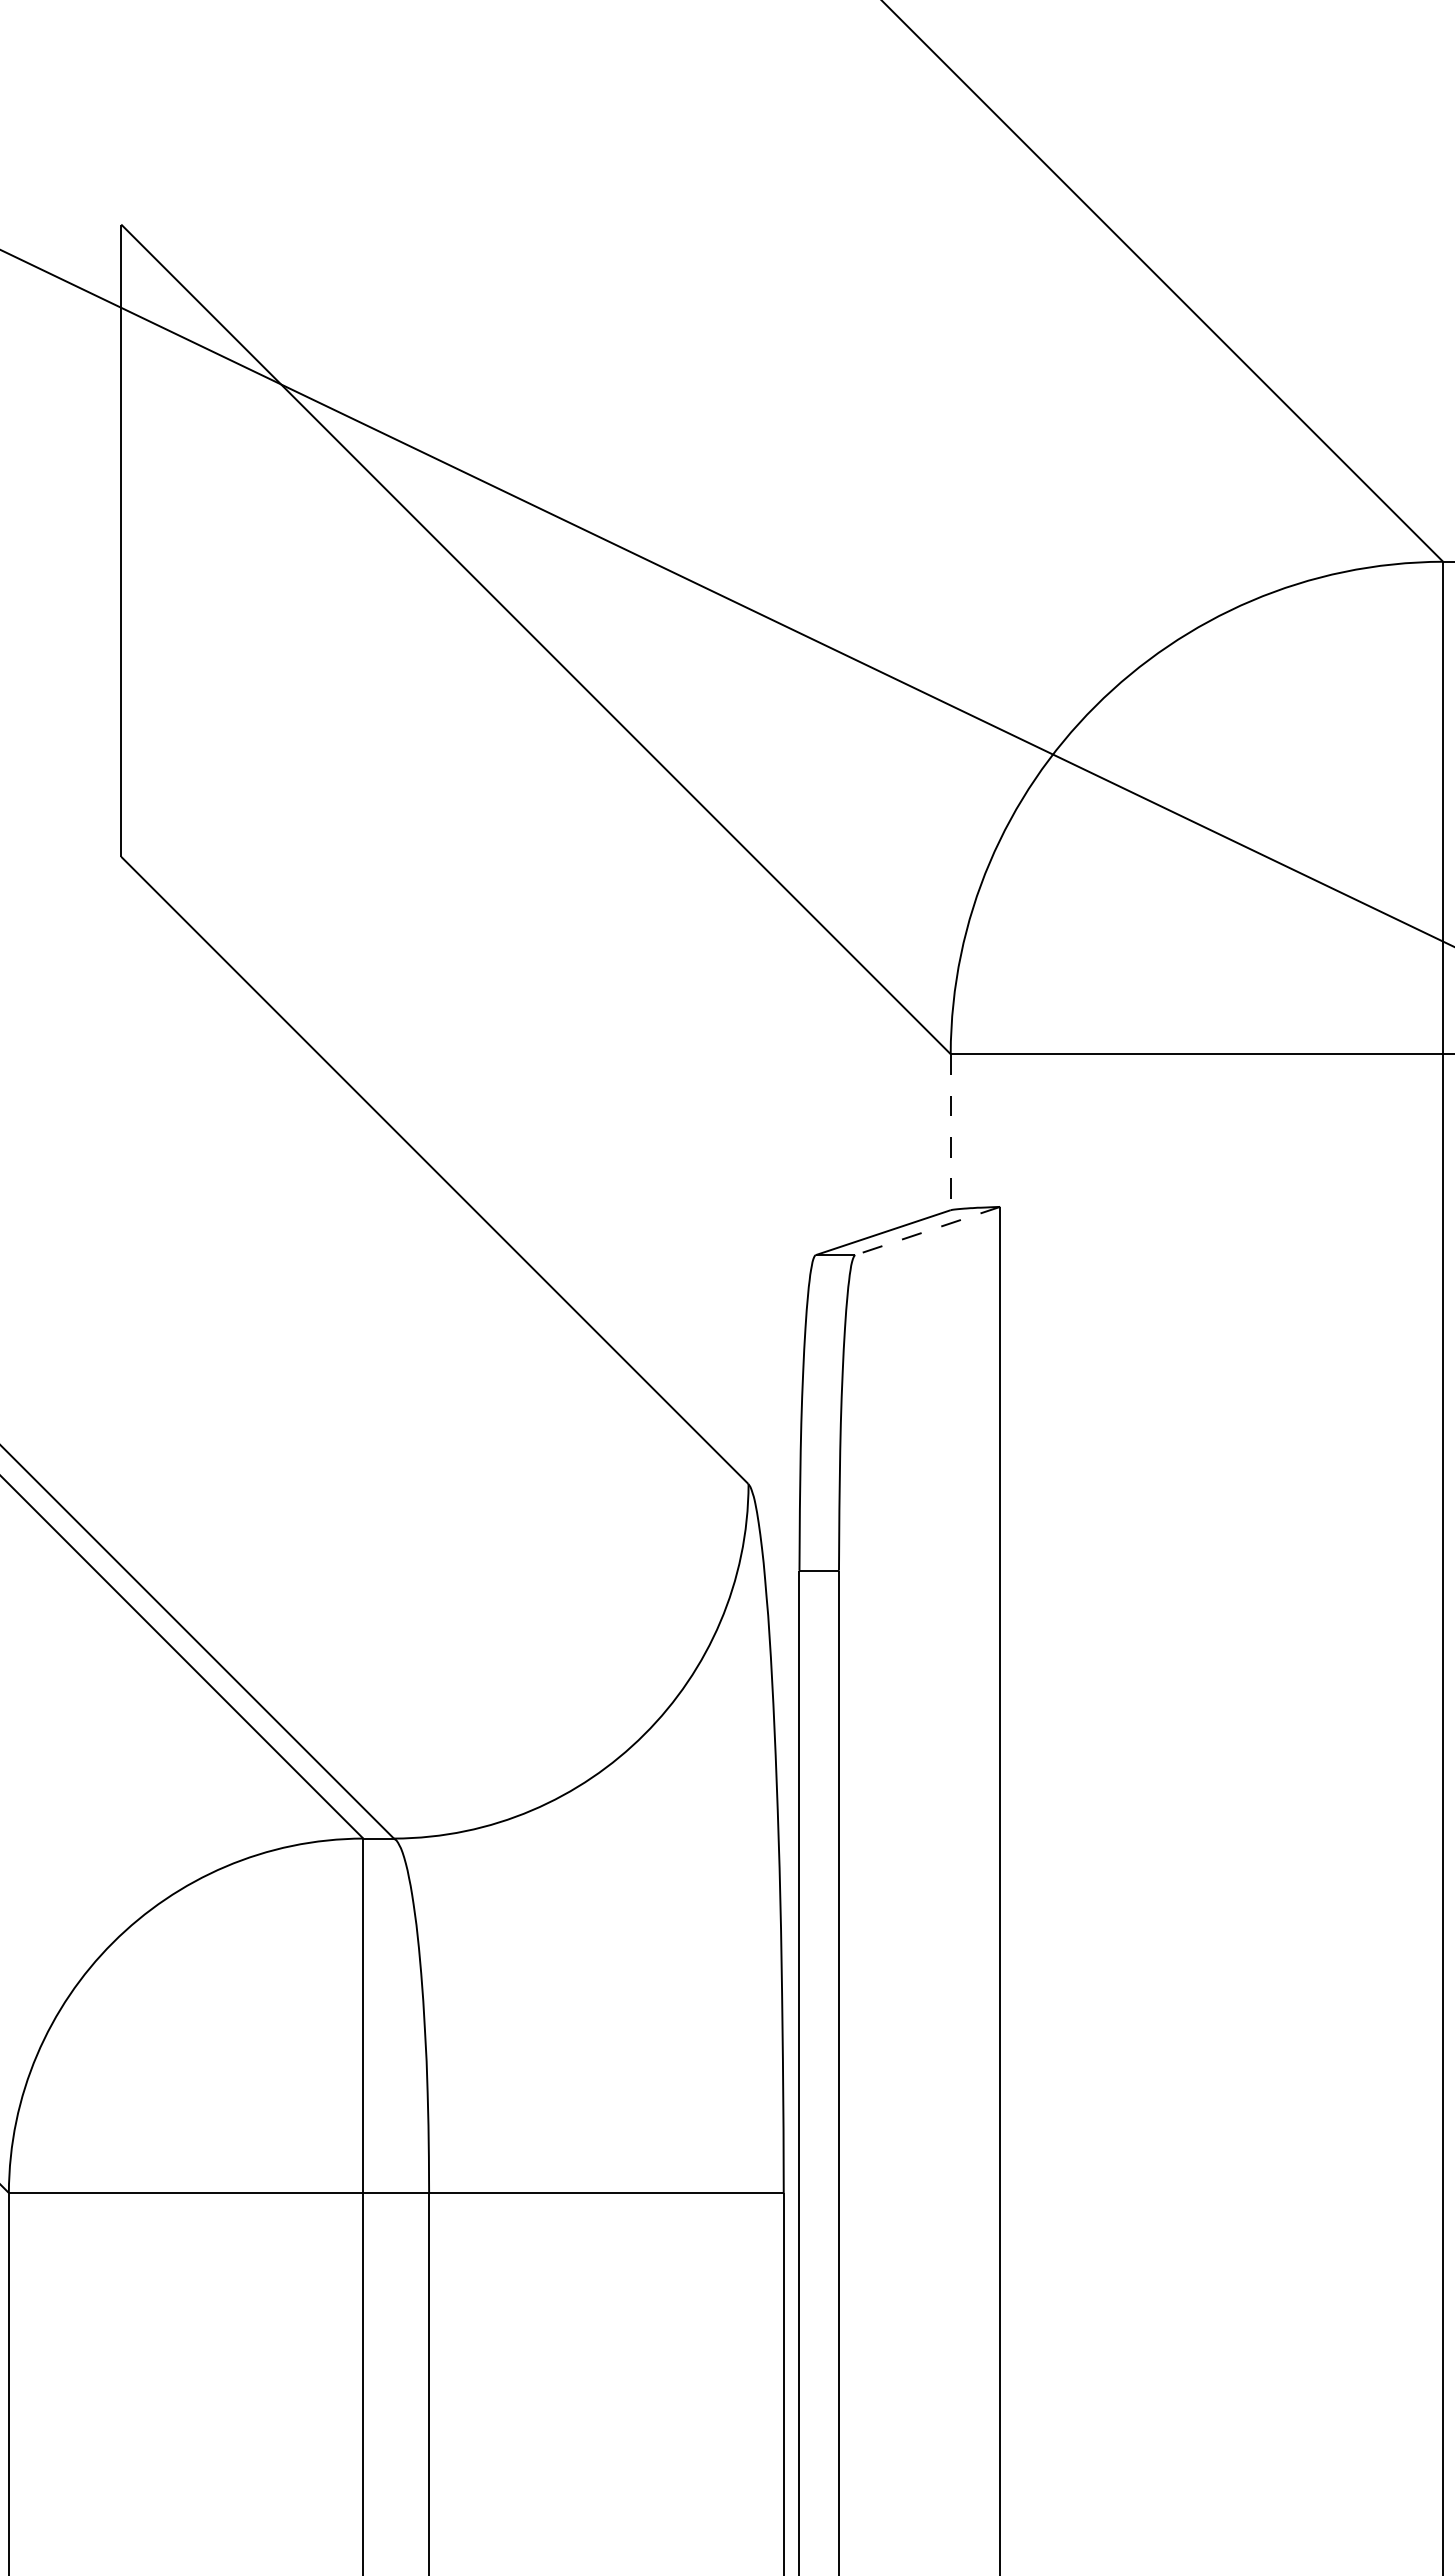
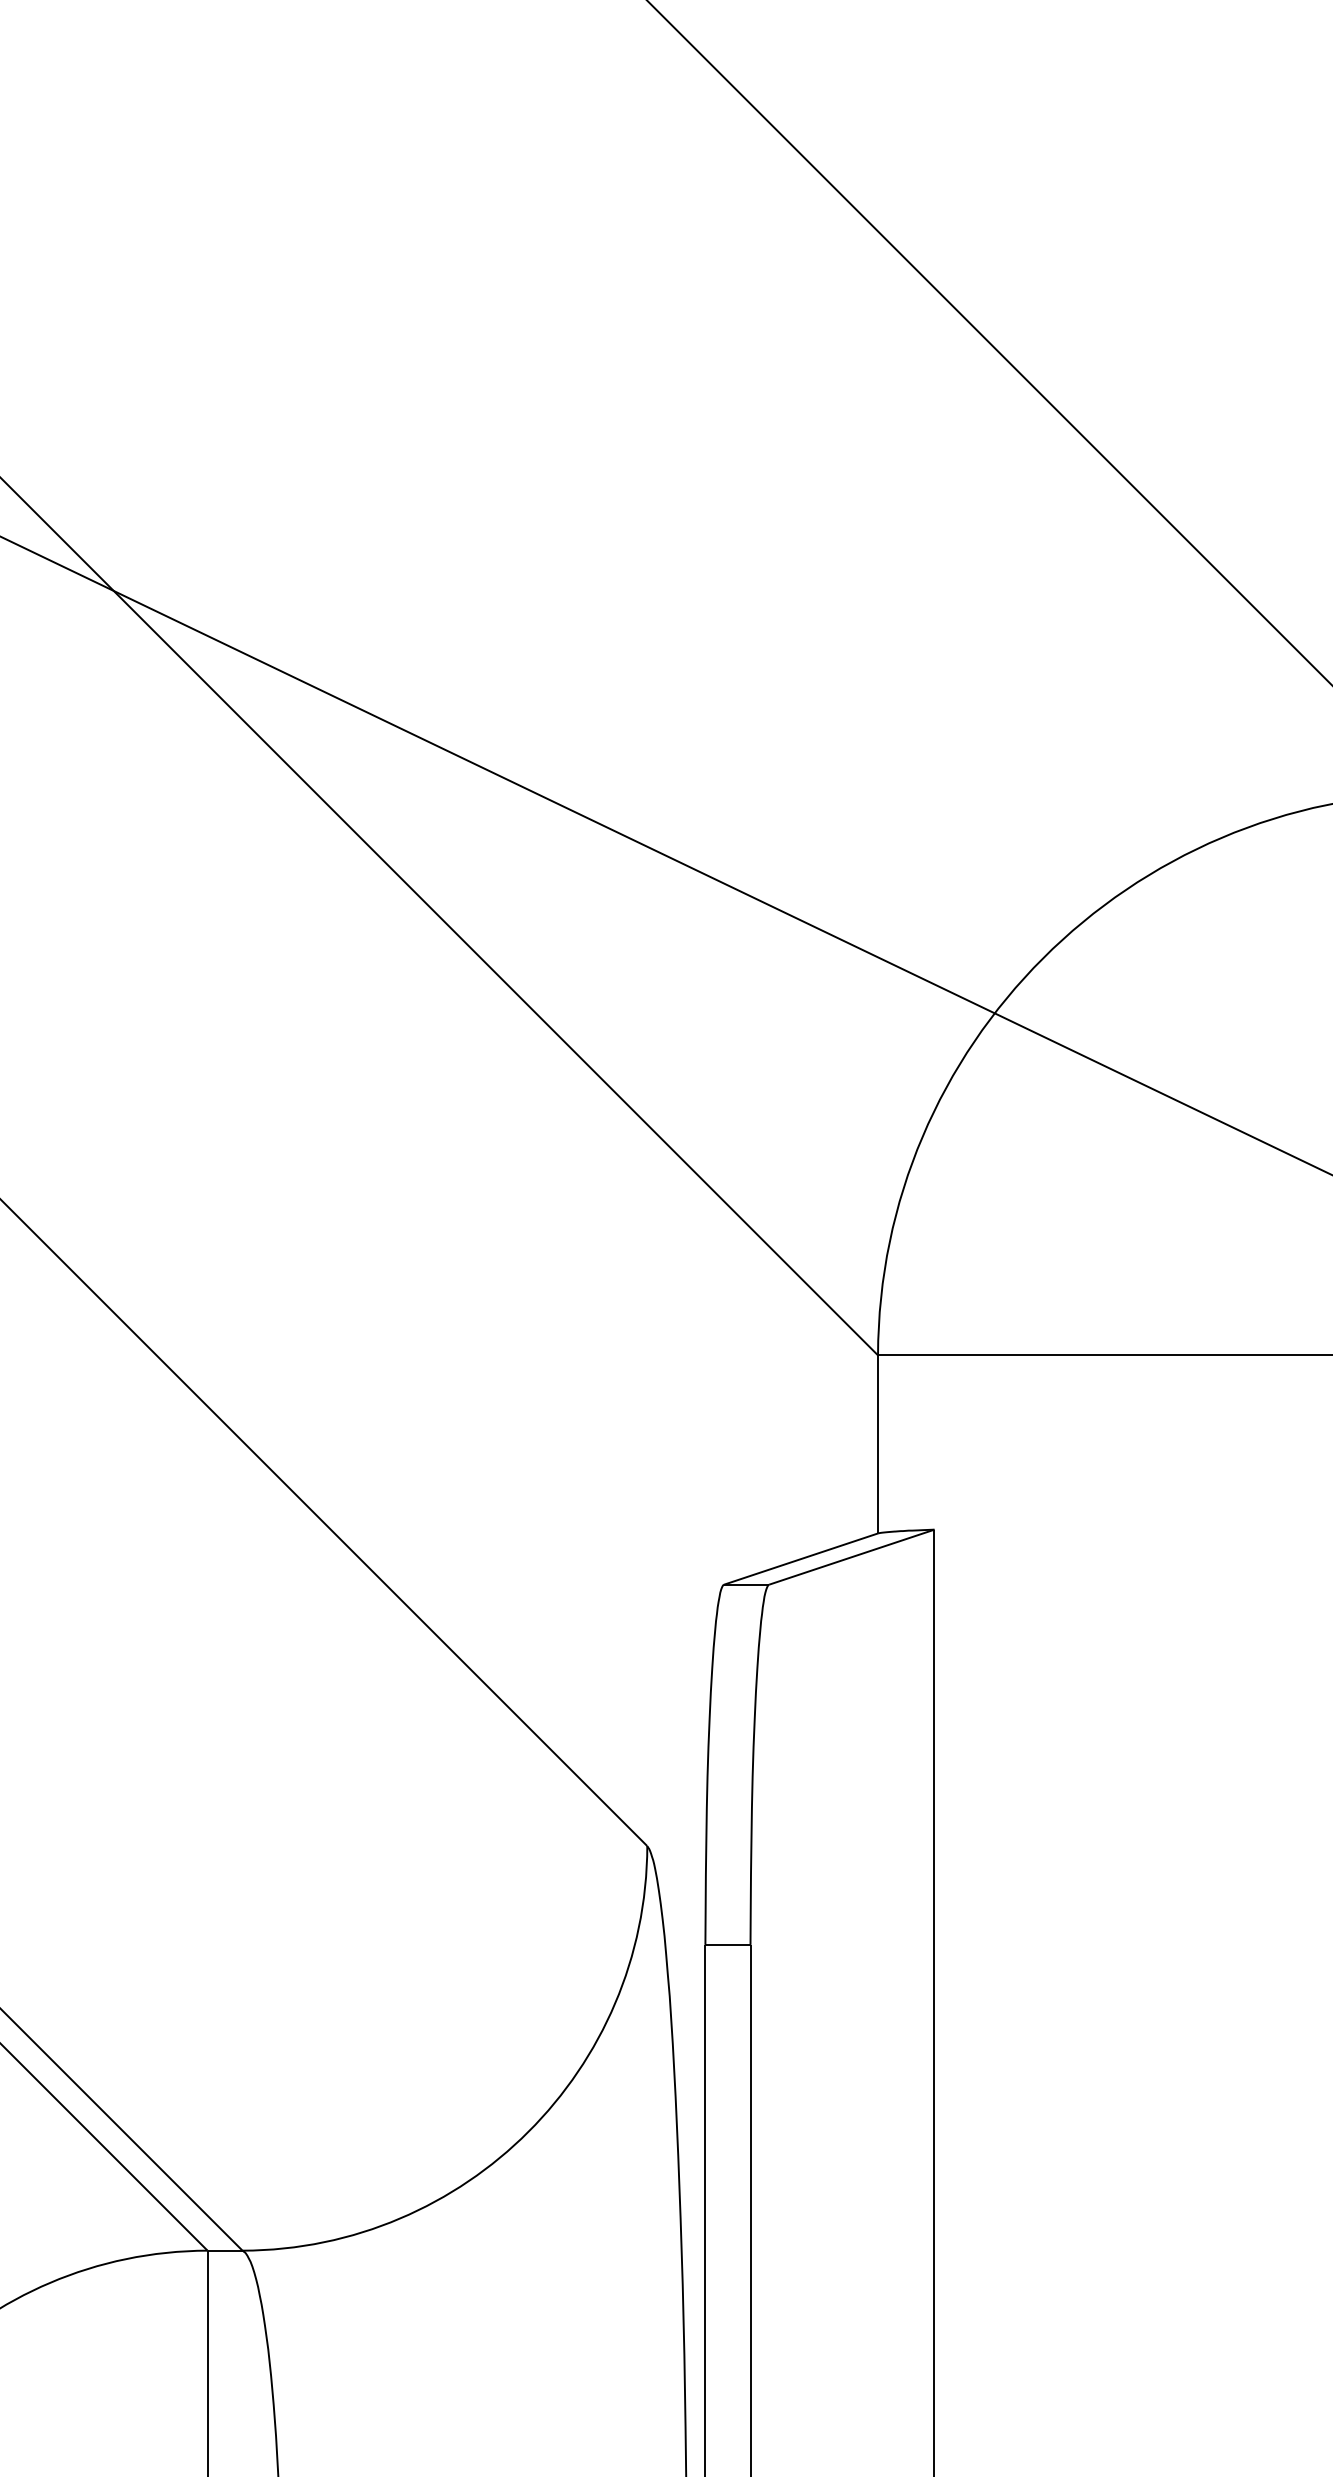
line: (950, 1132) -> (877, 1444), dashed -> solid
line: (927, 1231) -> (851, 1557), dashed -> solid

